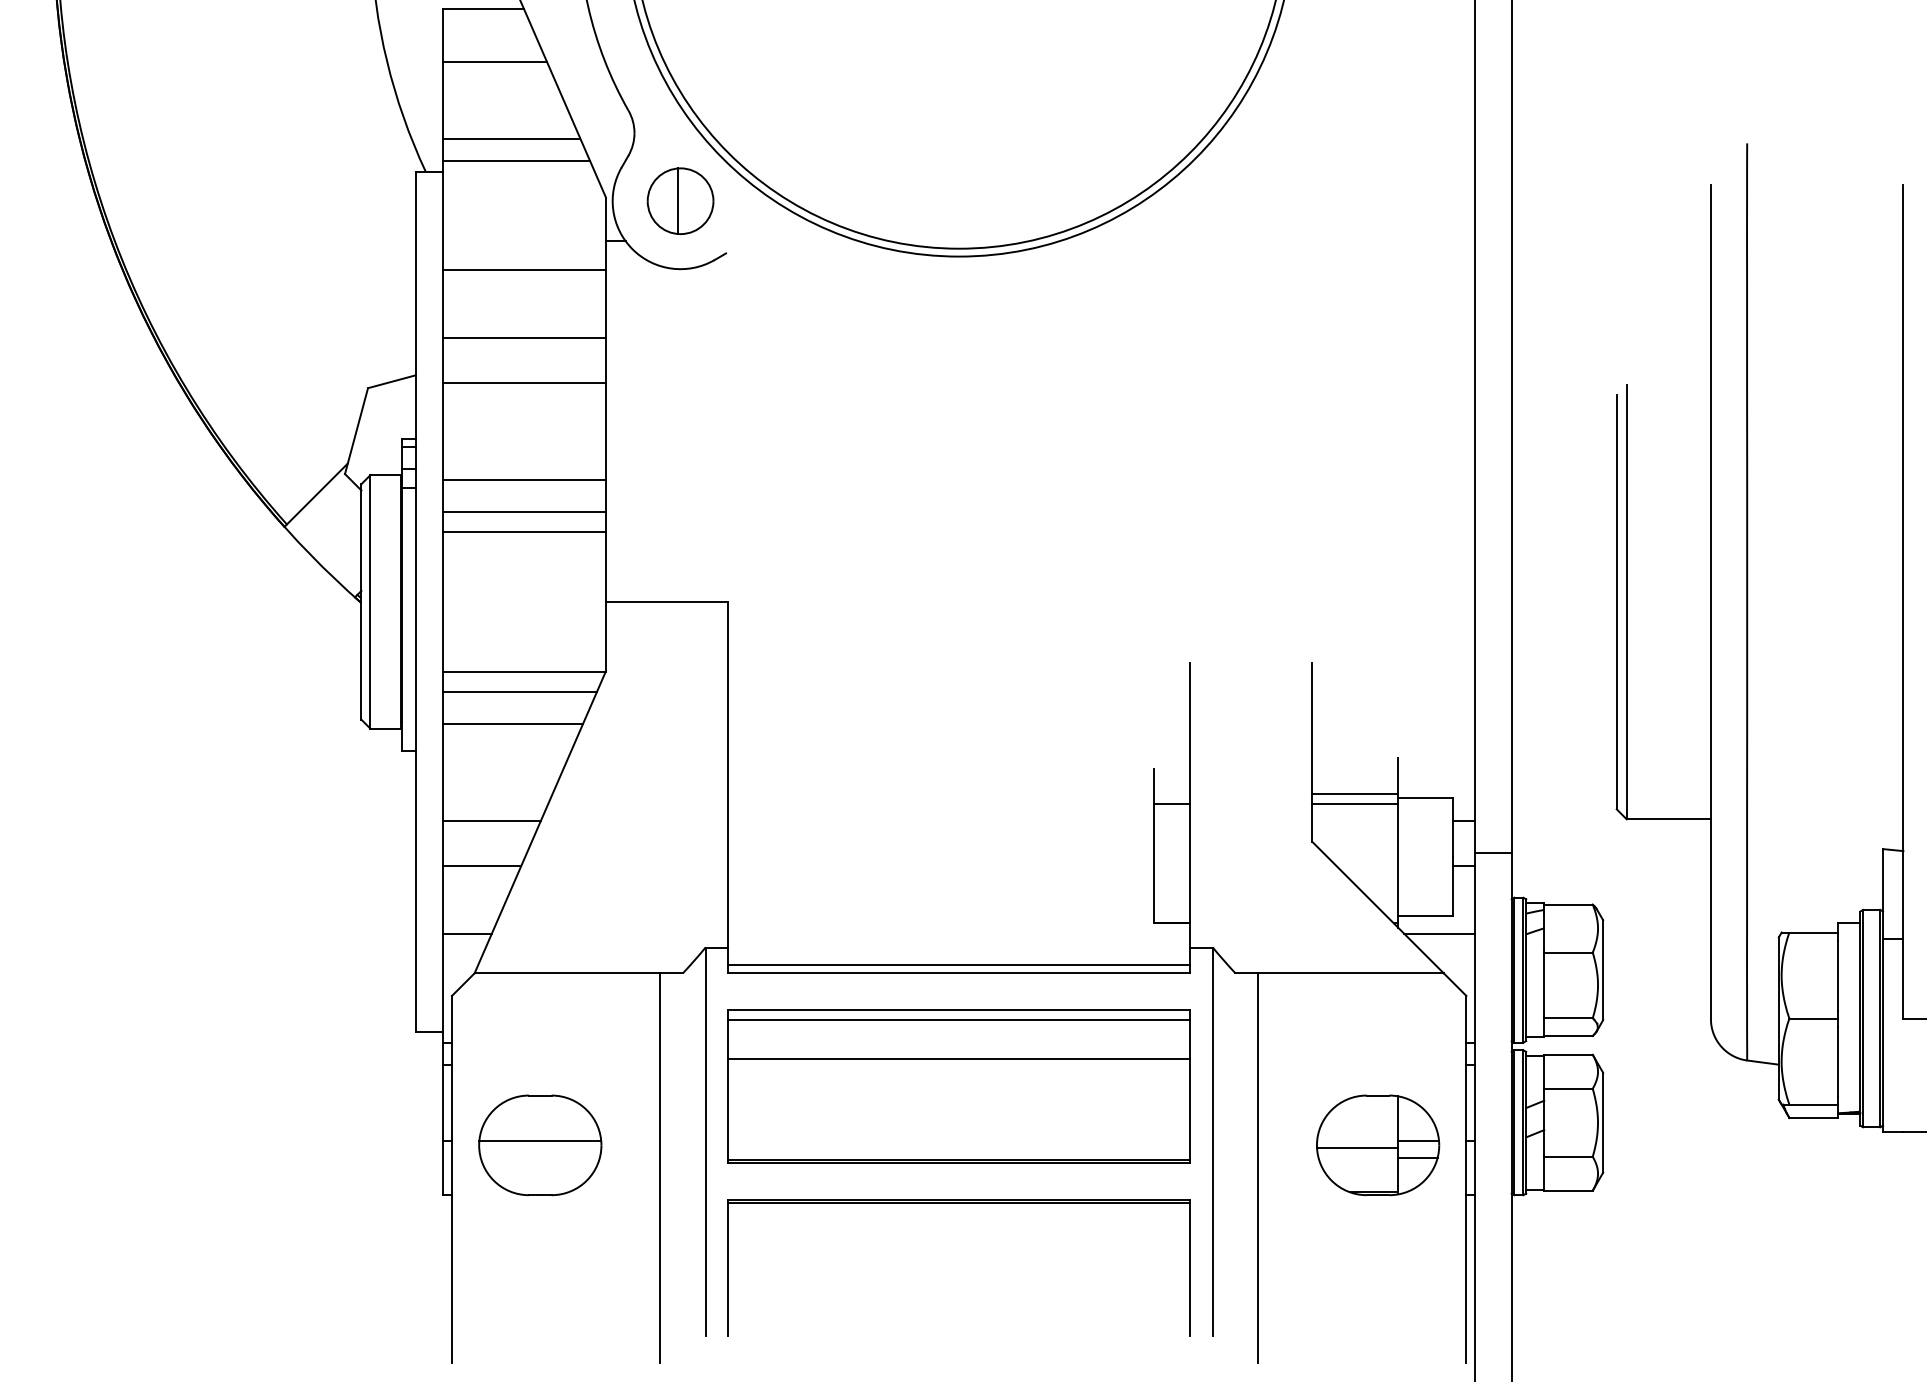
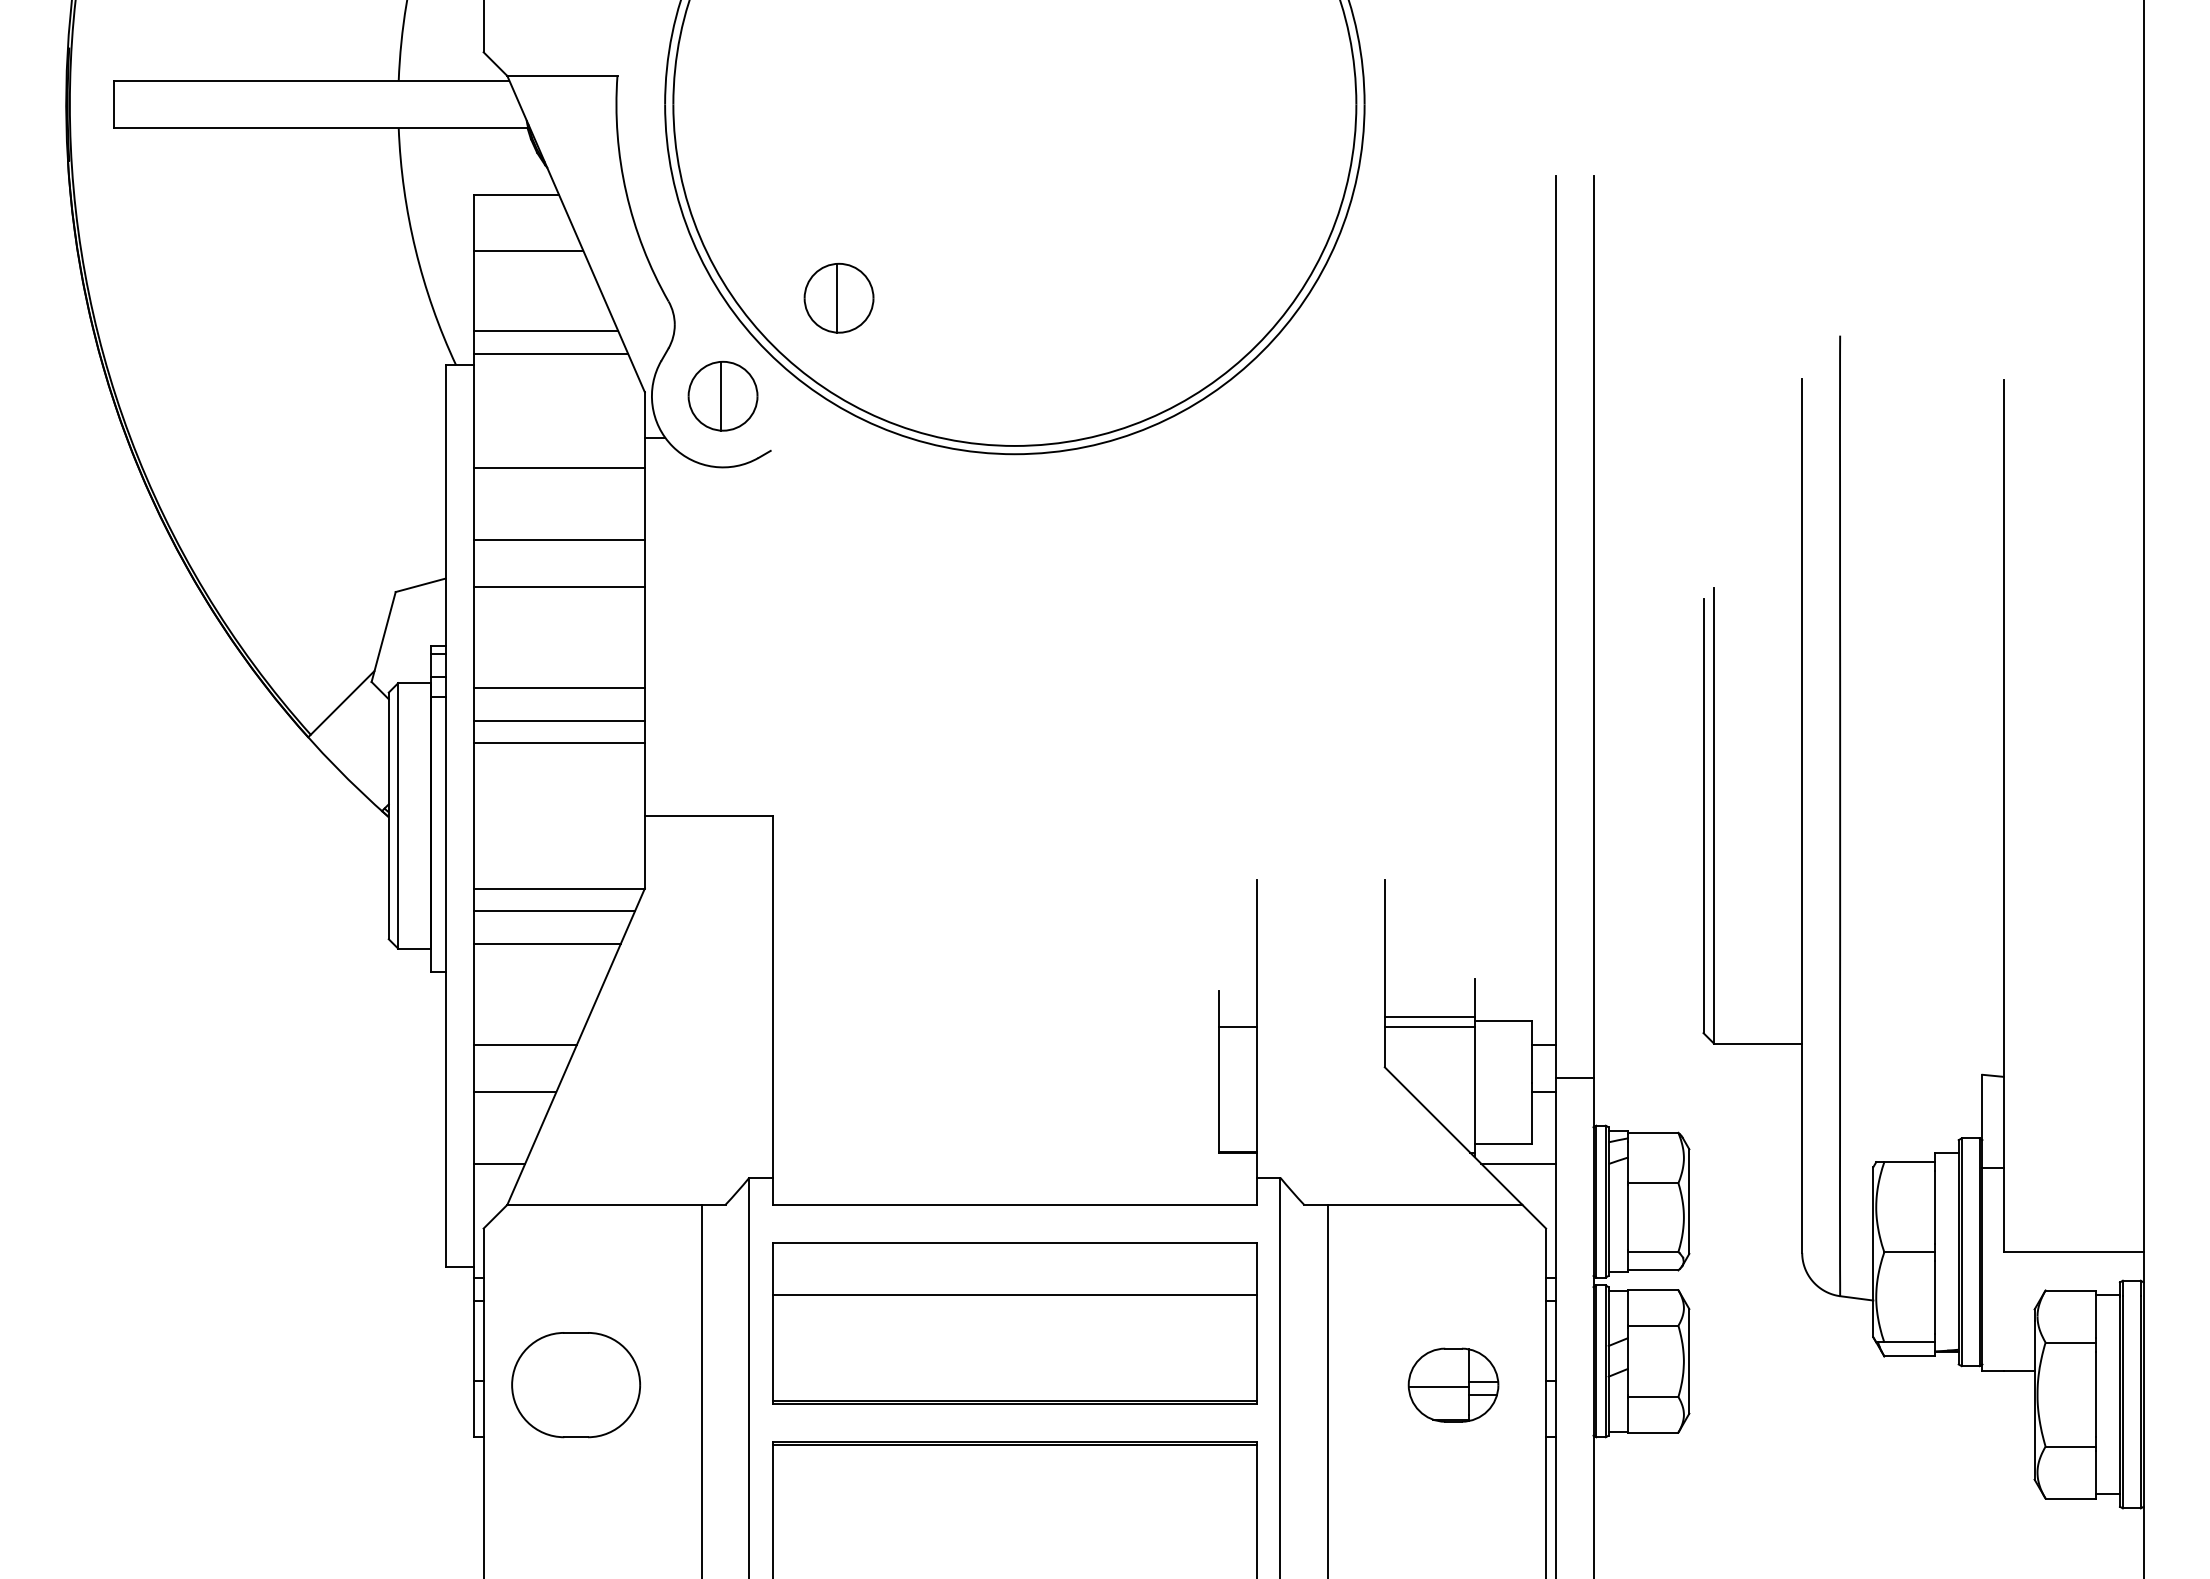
part: (790, 106) -> (838, 297), added
line: (958, 964) -> (1014, 1195), removed
line: (958, 1019) -> (1014, 1253), removed
line: (540, 1141) -> (576, 1381), removed
part: (1378, 1145) -> (1453, 1385), size x0.7

